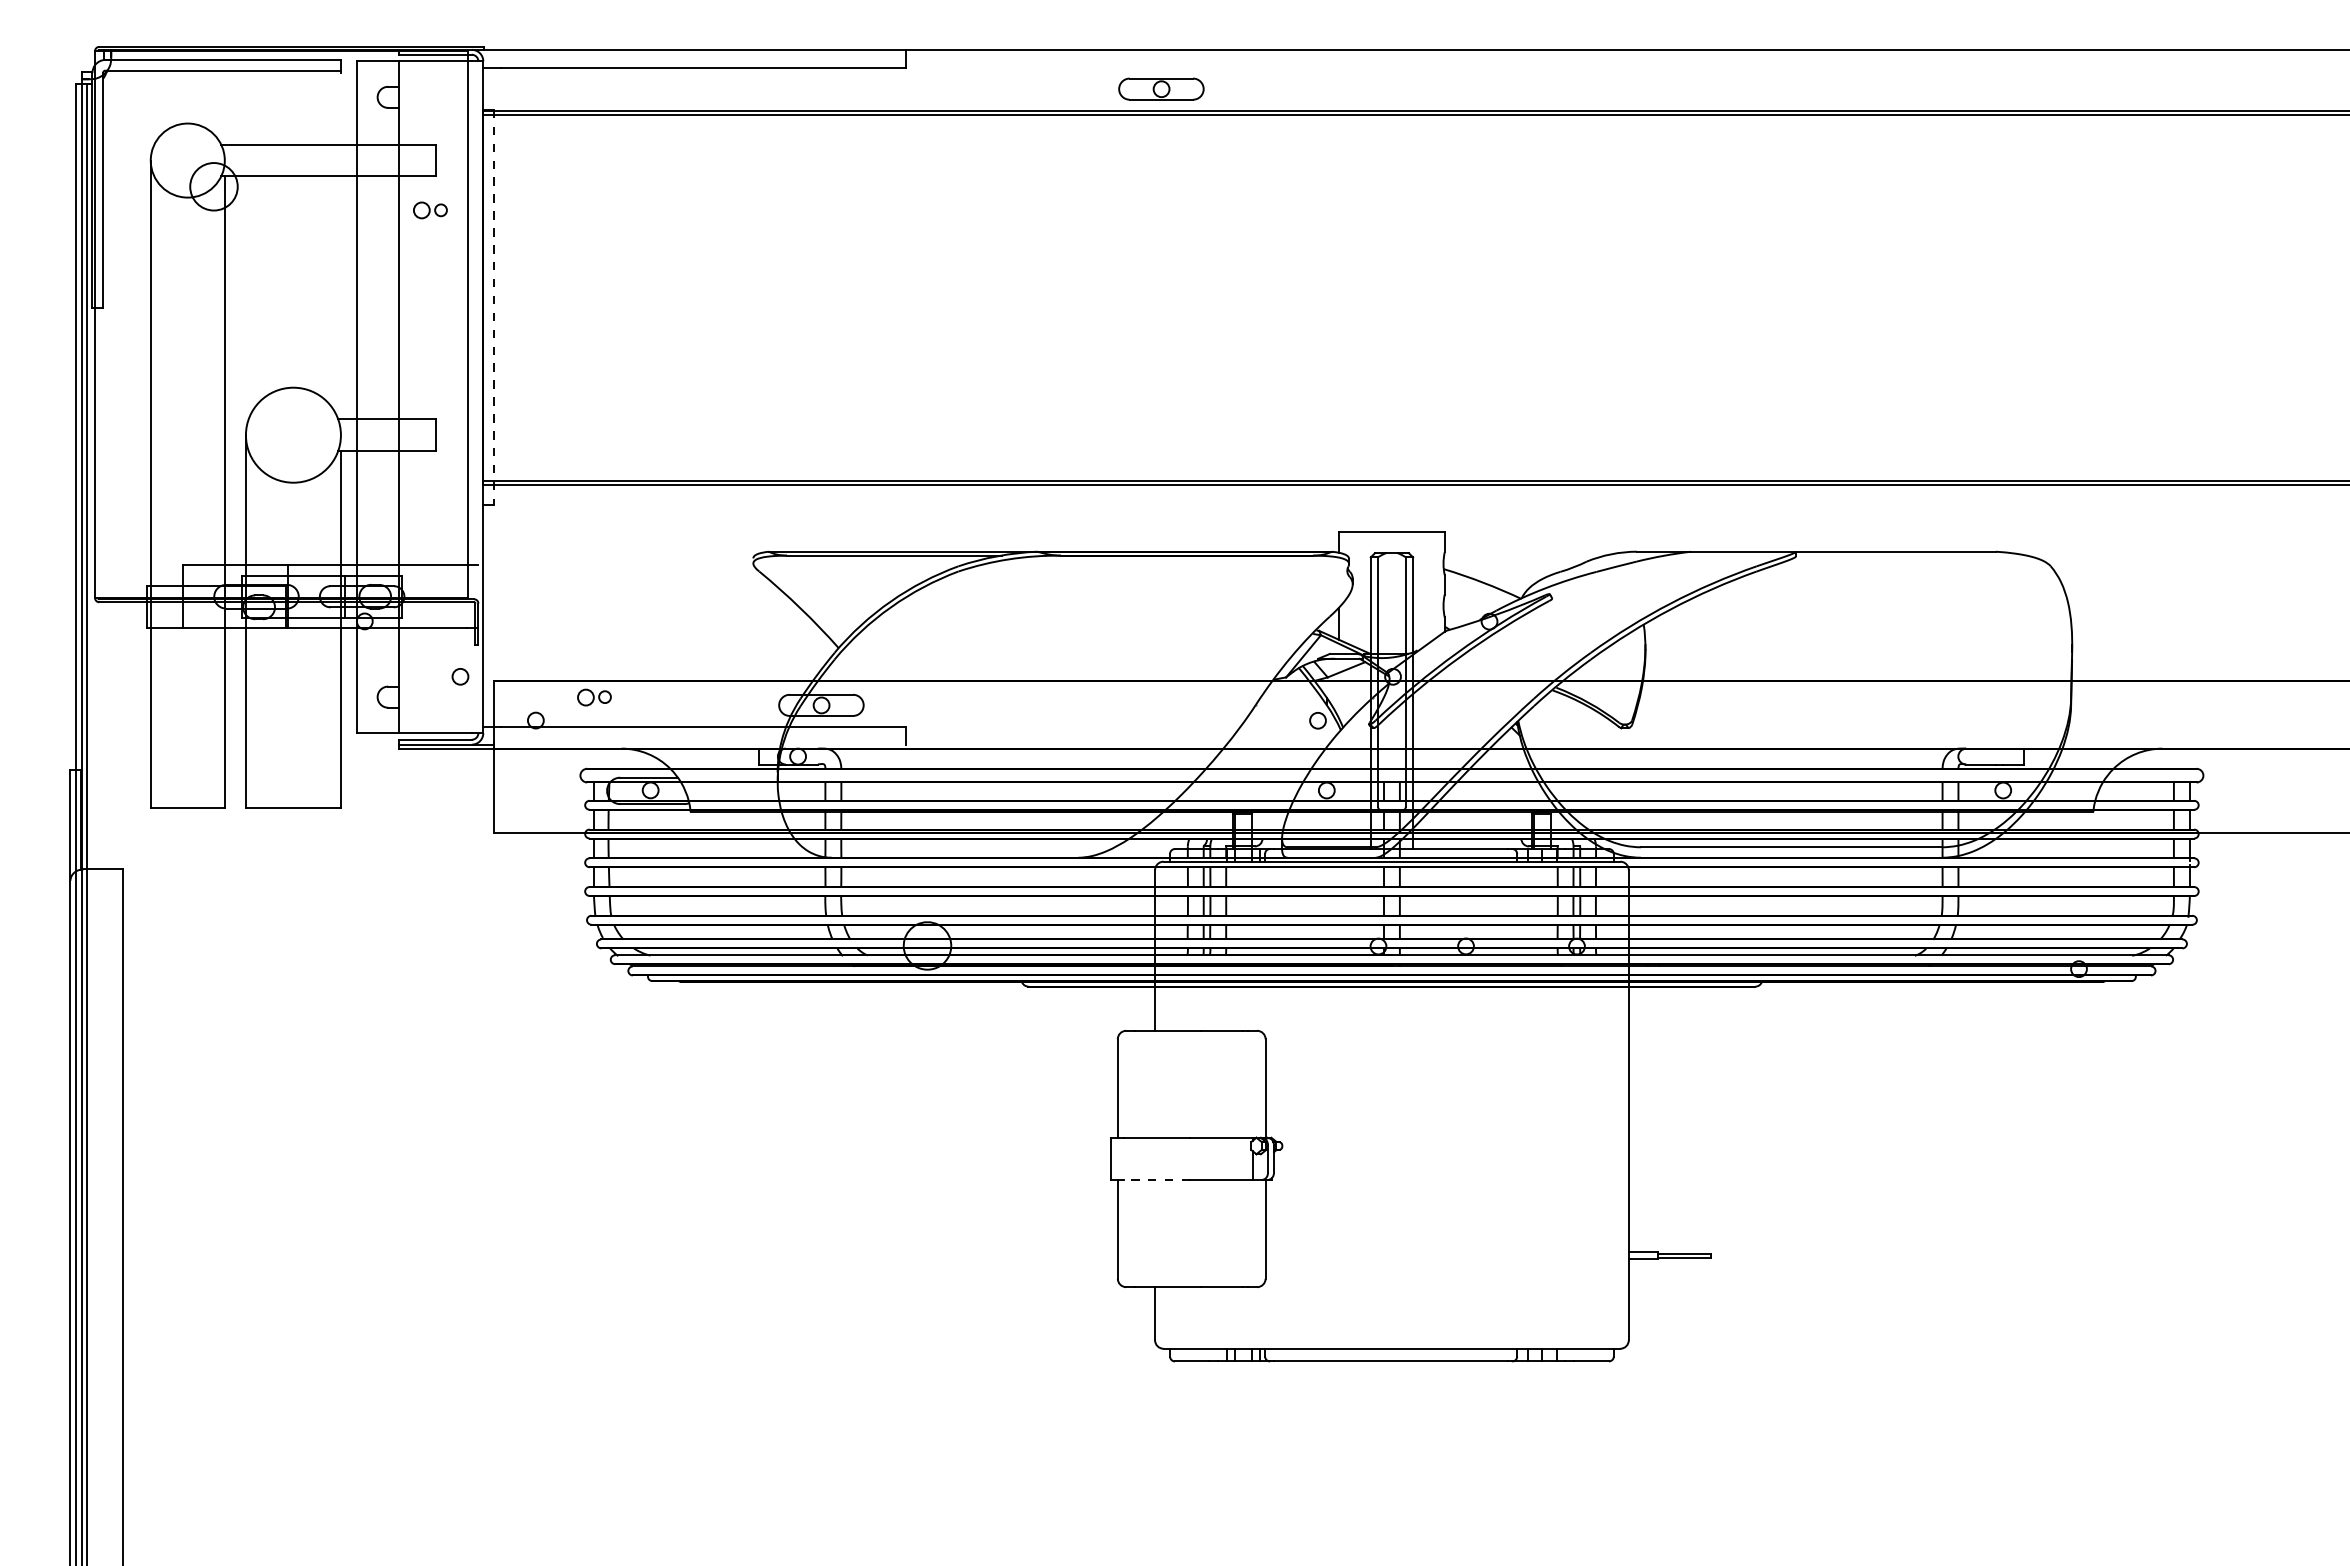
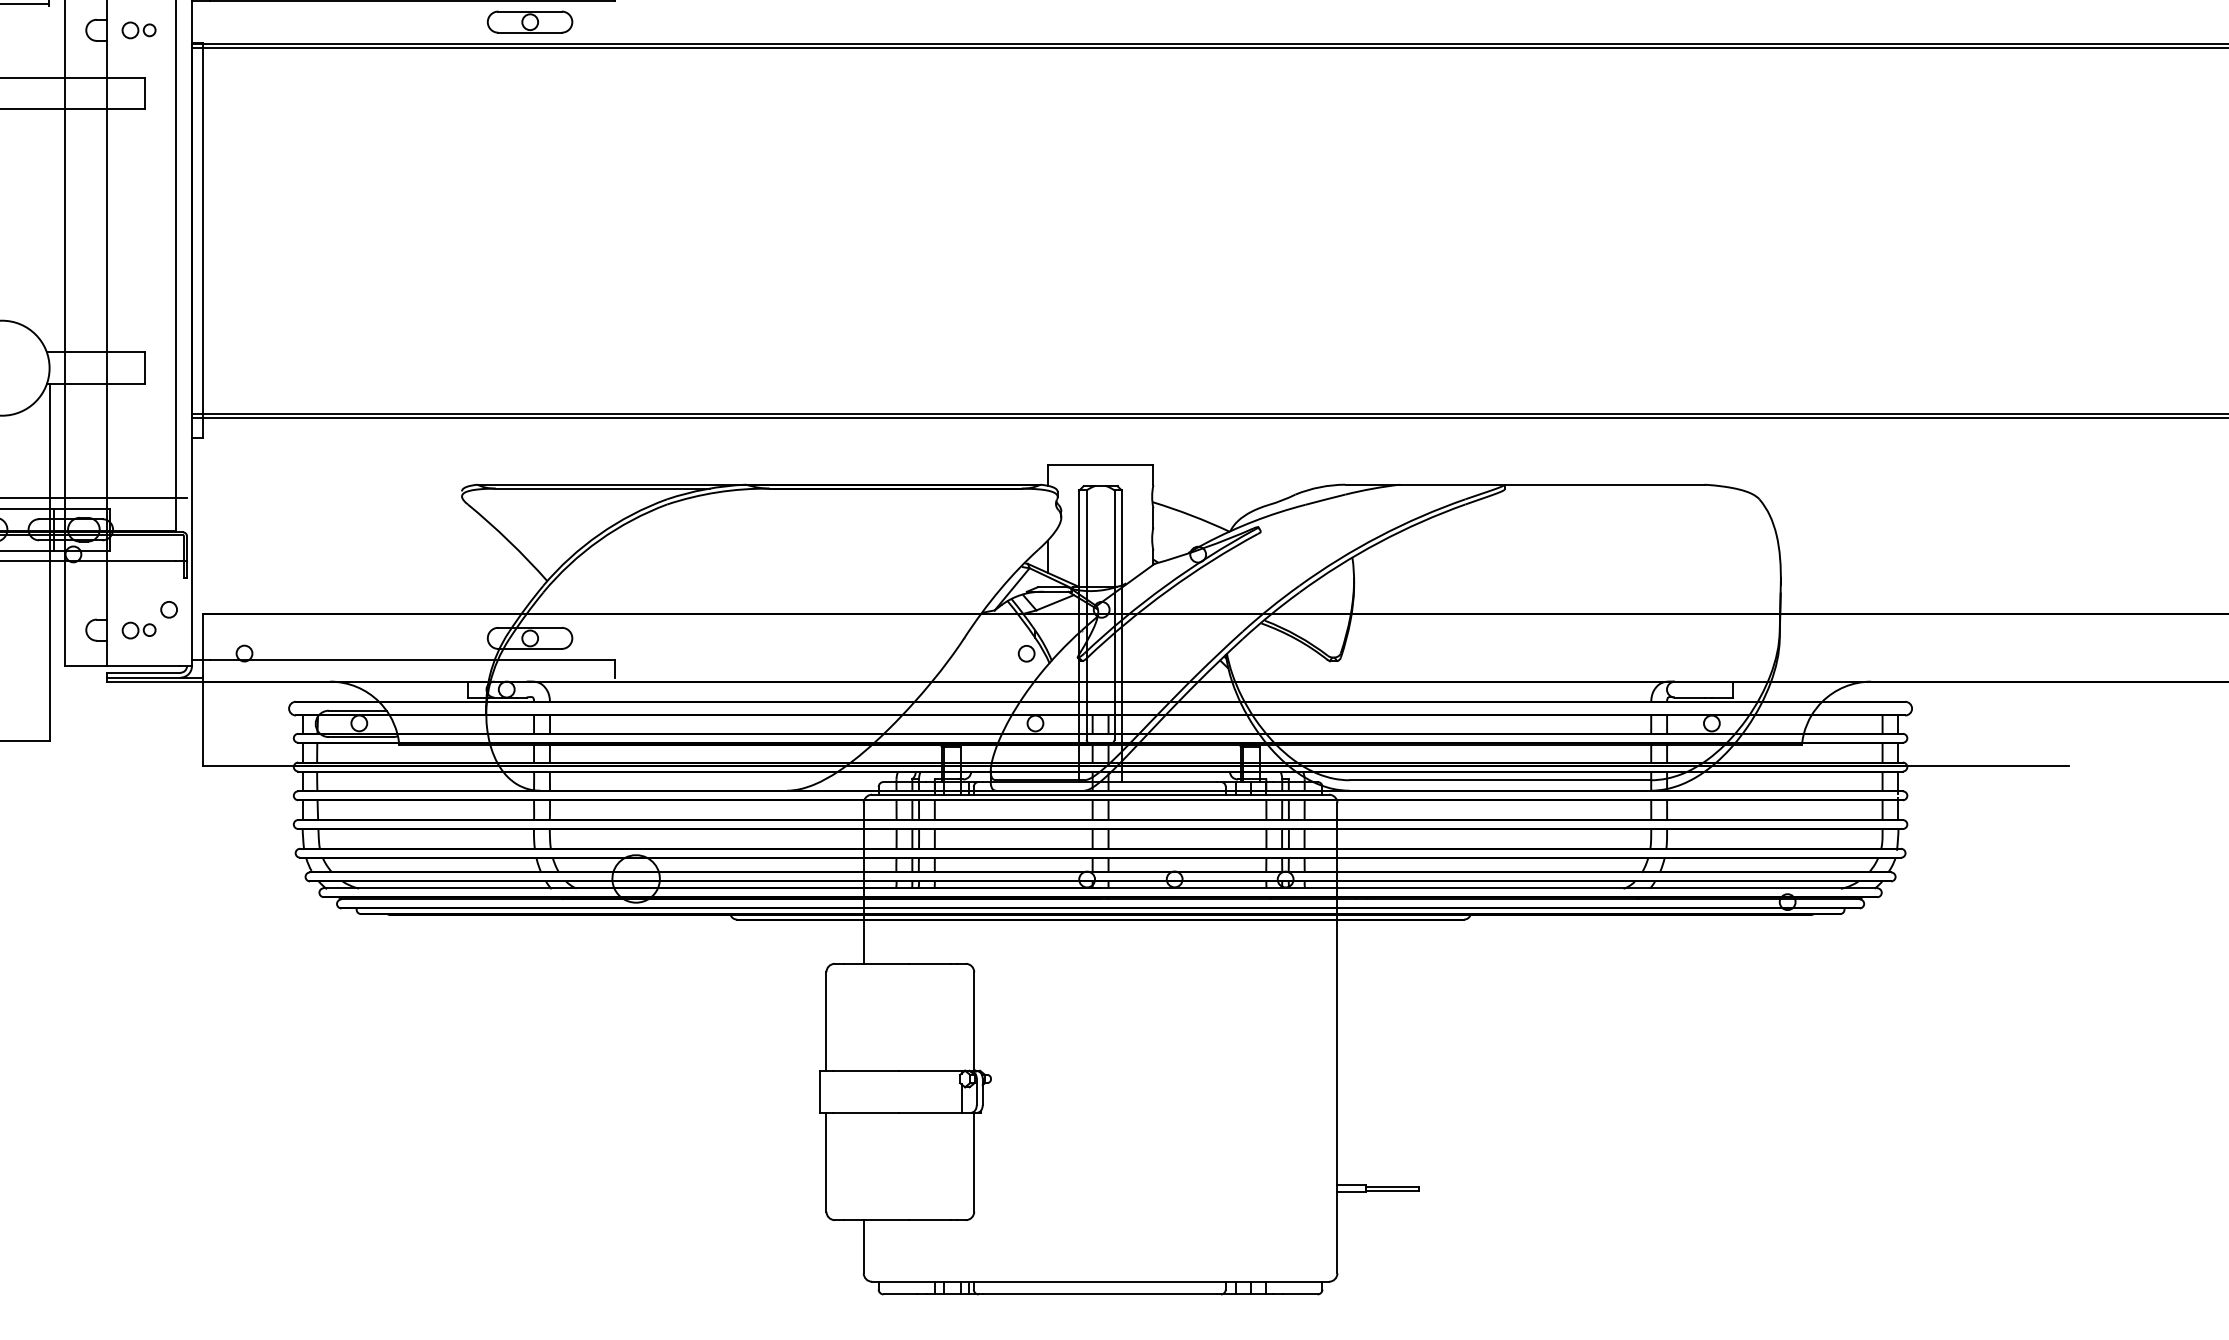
part: (1161, 88) -> (530, 21), moved
part: (430, 210) -> (139, 30), moved
line: (493, 307) -> (202, 240), dashed -> solid
part: (594, 697) -> (139, 630), moved
line: (1157, 1179) -> (866, 1112), dashed -> solid

